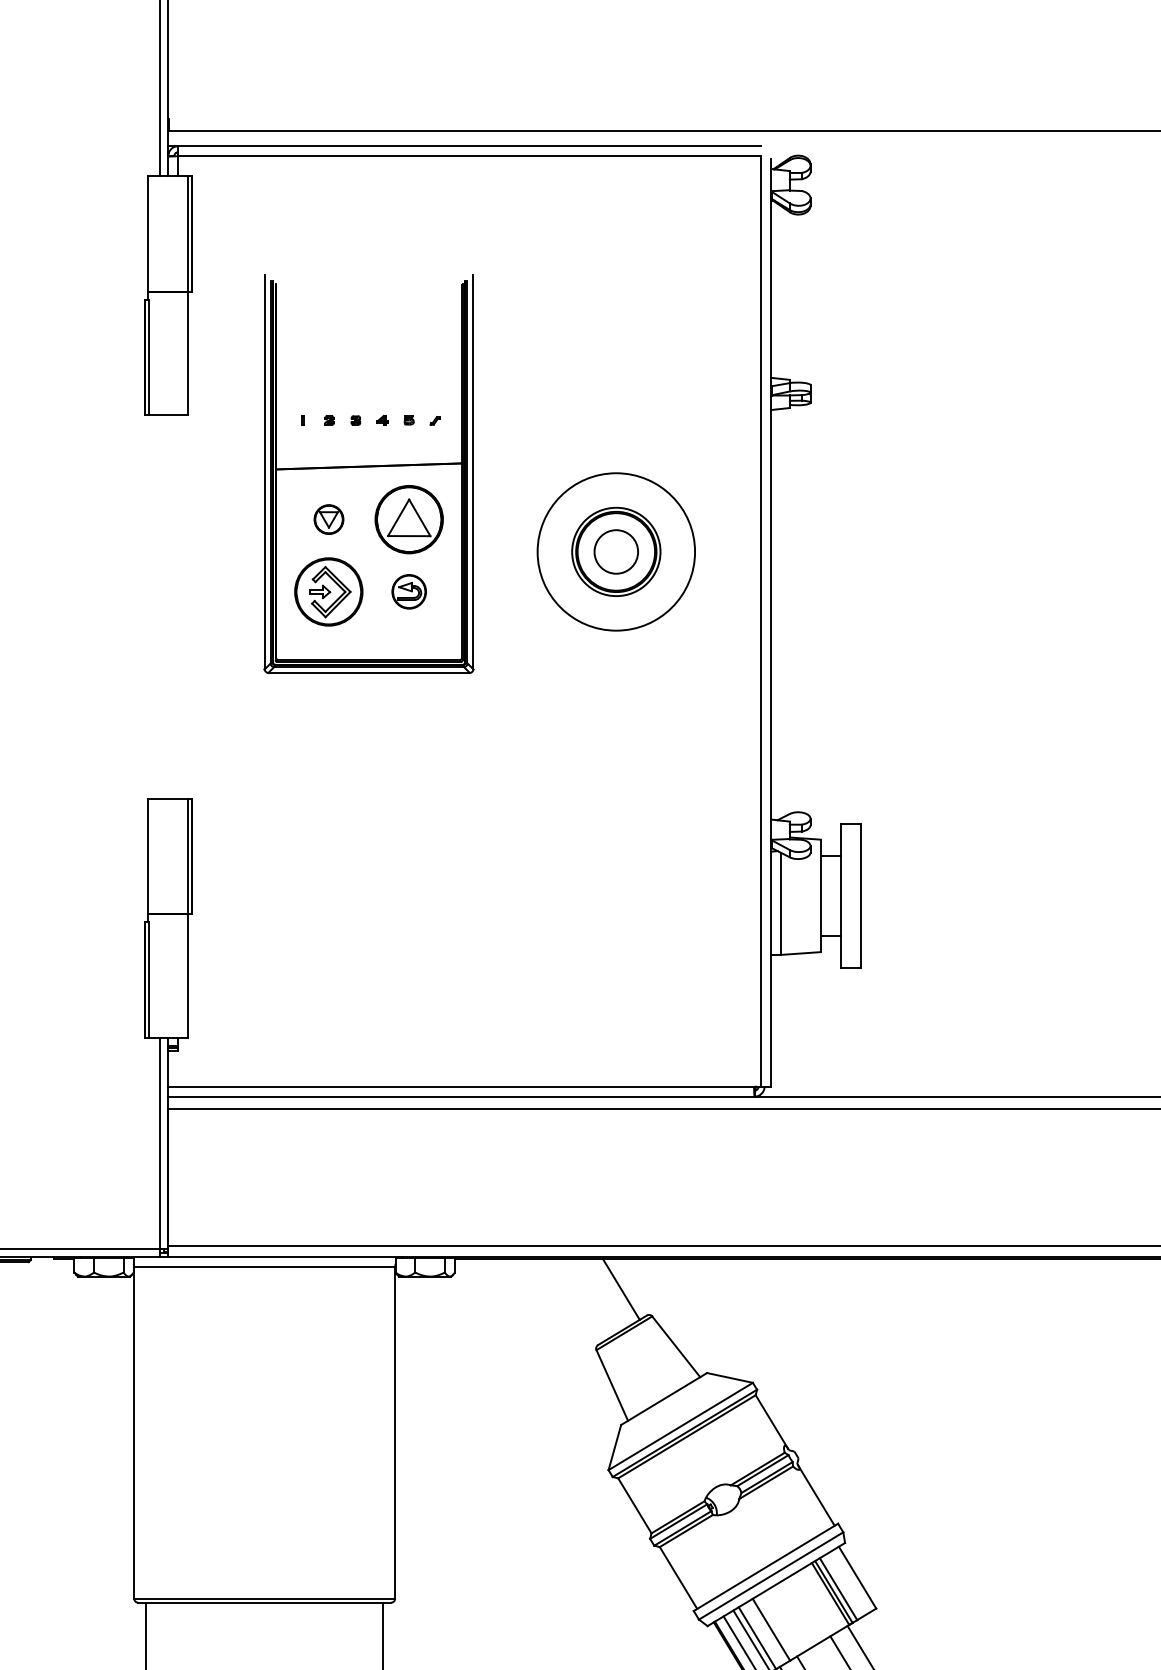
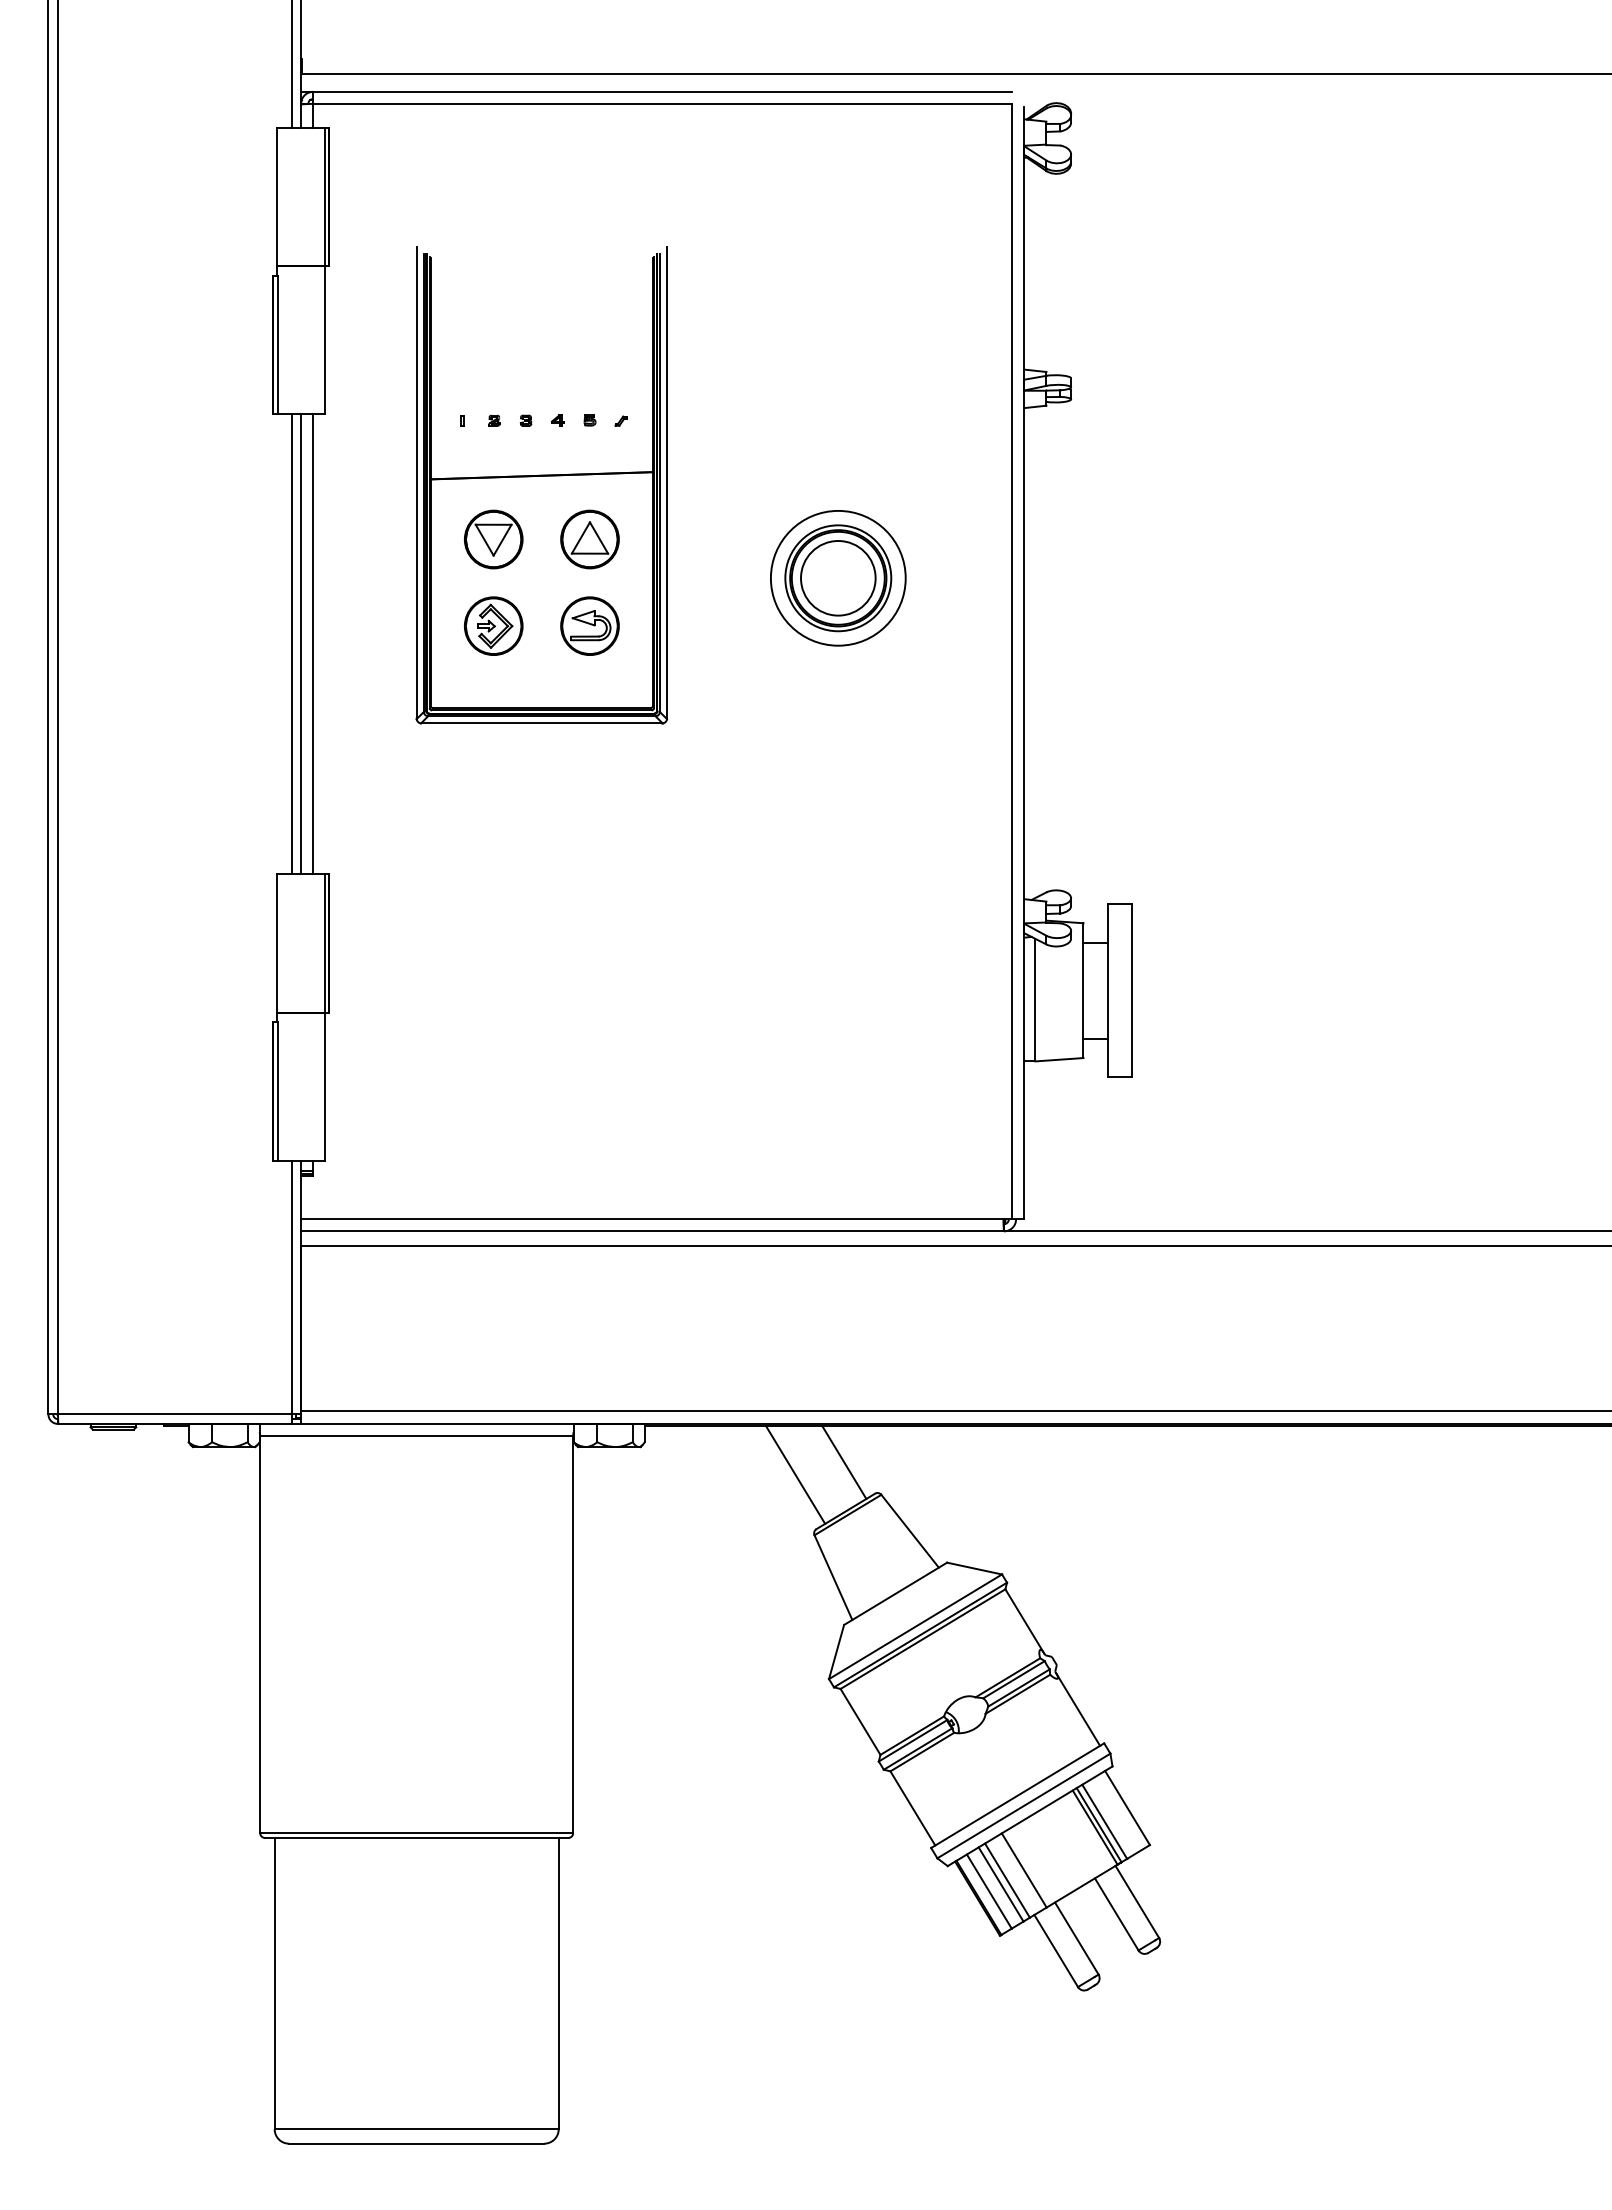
part: (328, 519) -> (493, 539), size x1.67
part: (408, 519) -> (589, 539), size x0.71
circle: (615, 551) -> (837, 577), size x0.71
circle: (616, 552) -> (838, 578), size x1.43
part: (328, 591) -> (493, 625), size x0.71
part: (408, 591) -> (589, 625), size x1.43
line: (160, 607) -> (291, 644), added
line: (168, 607) -> (301, 644), added
line: (178, 607) -> (313, 644), added
line: (580, 1299) -> (795, 1474), added

